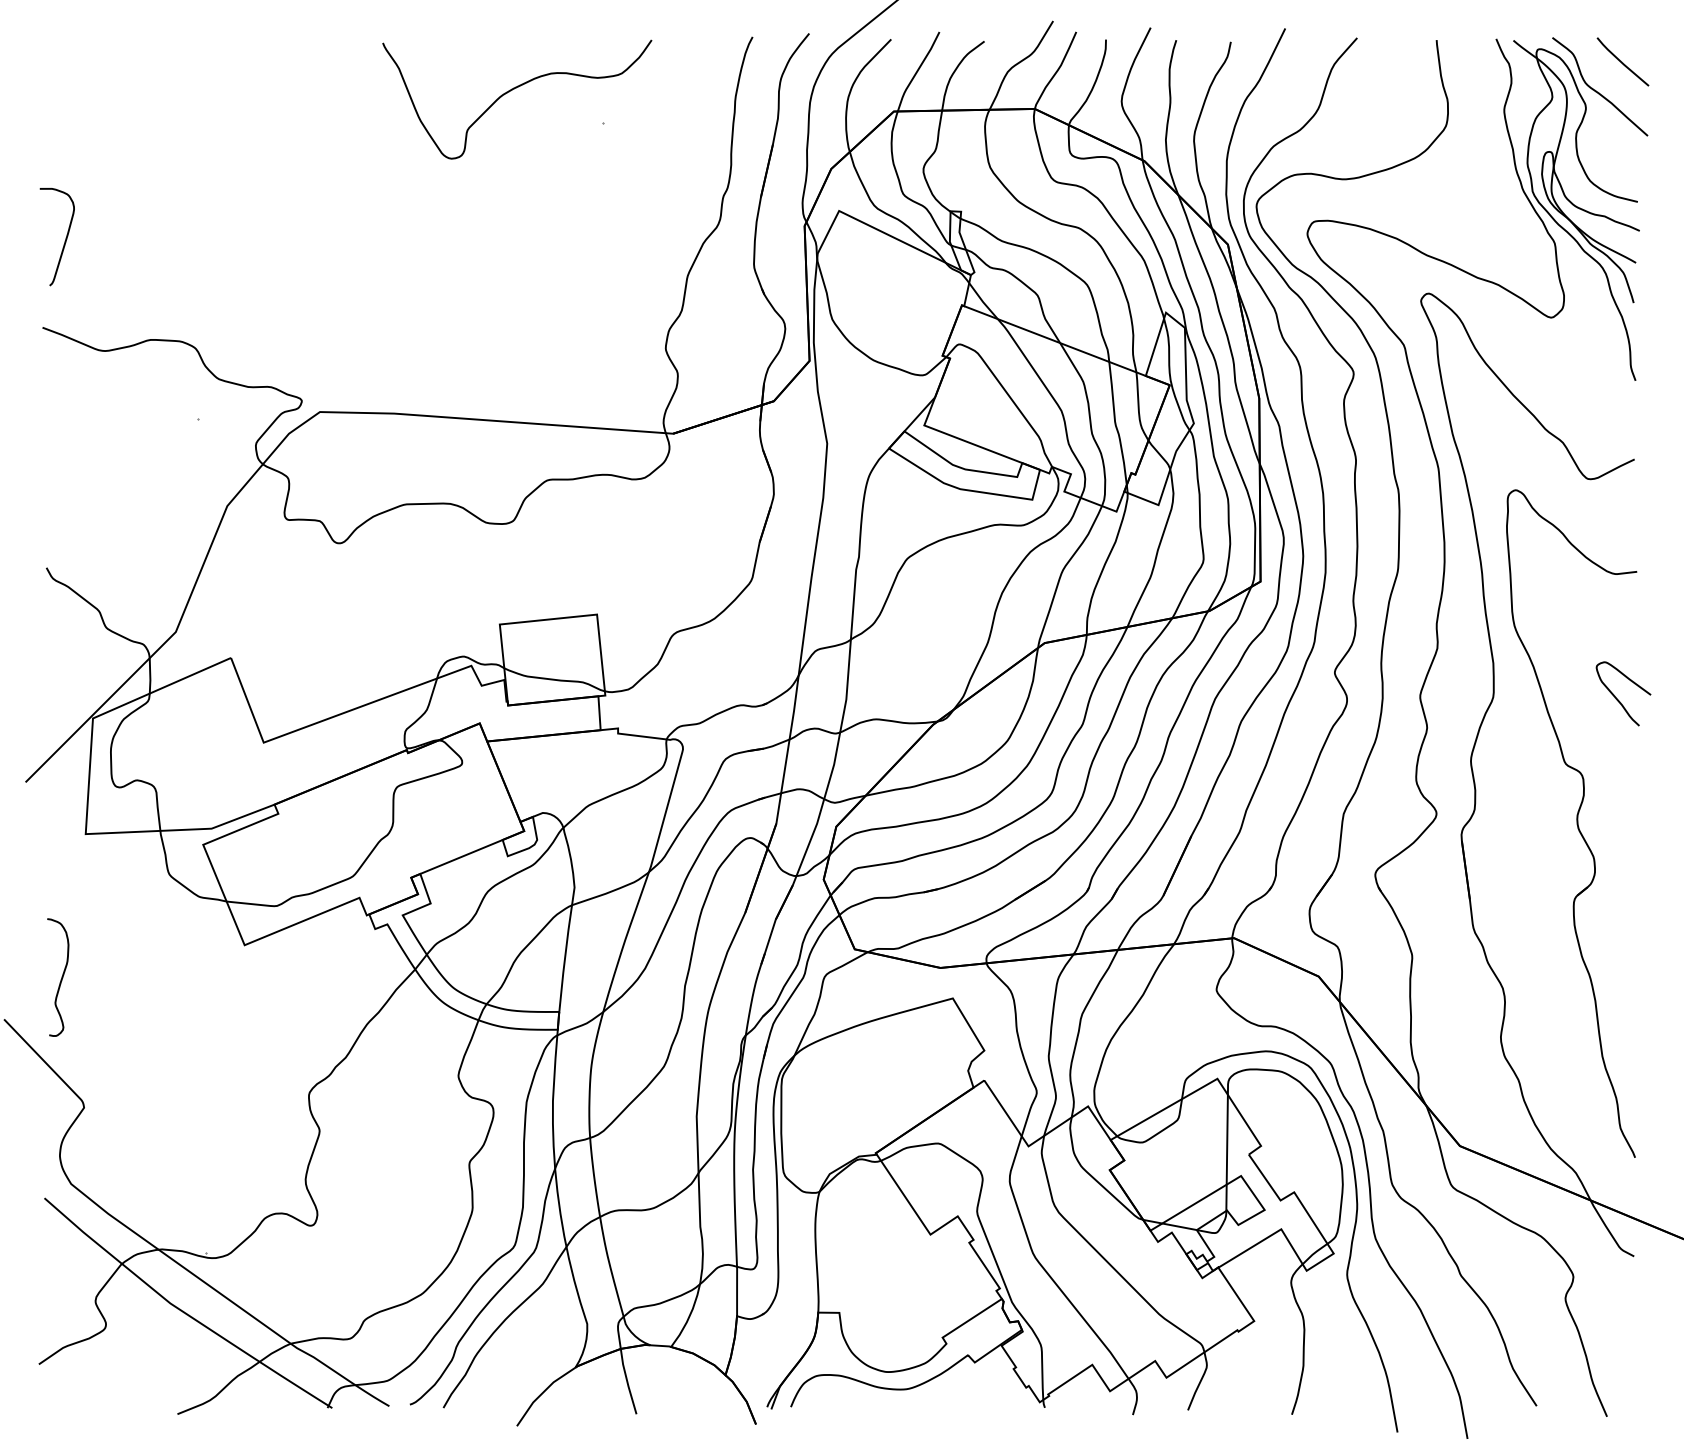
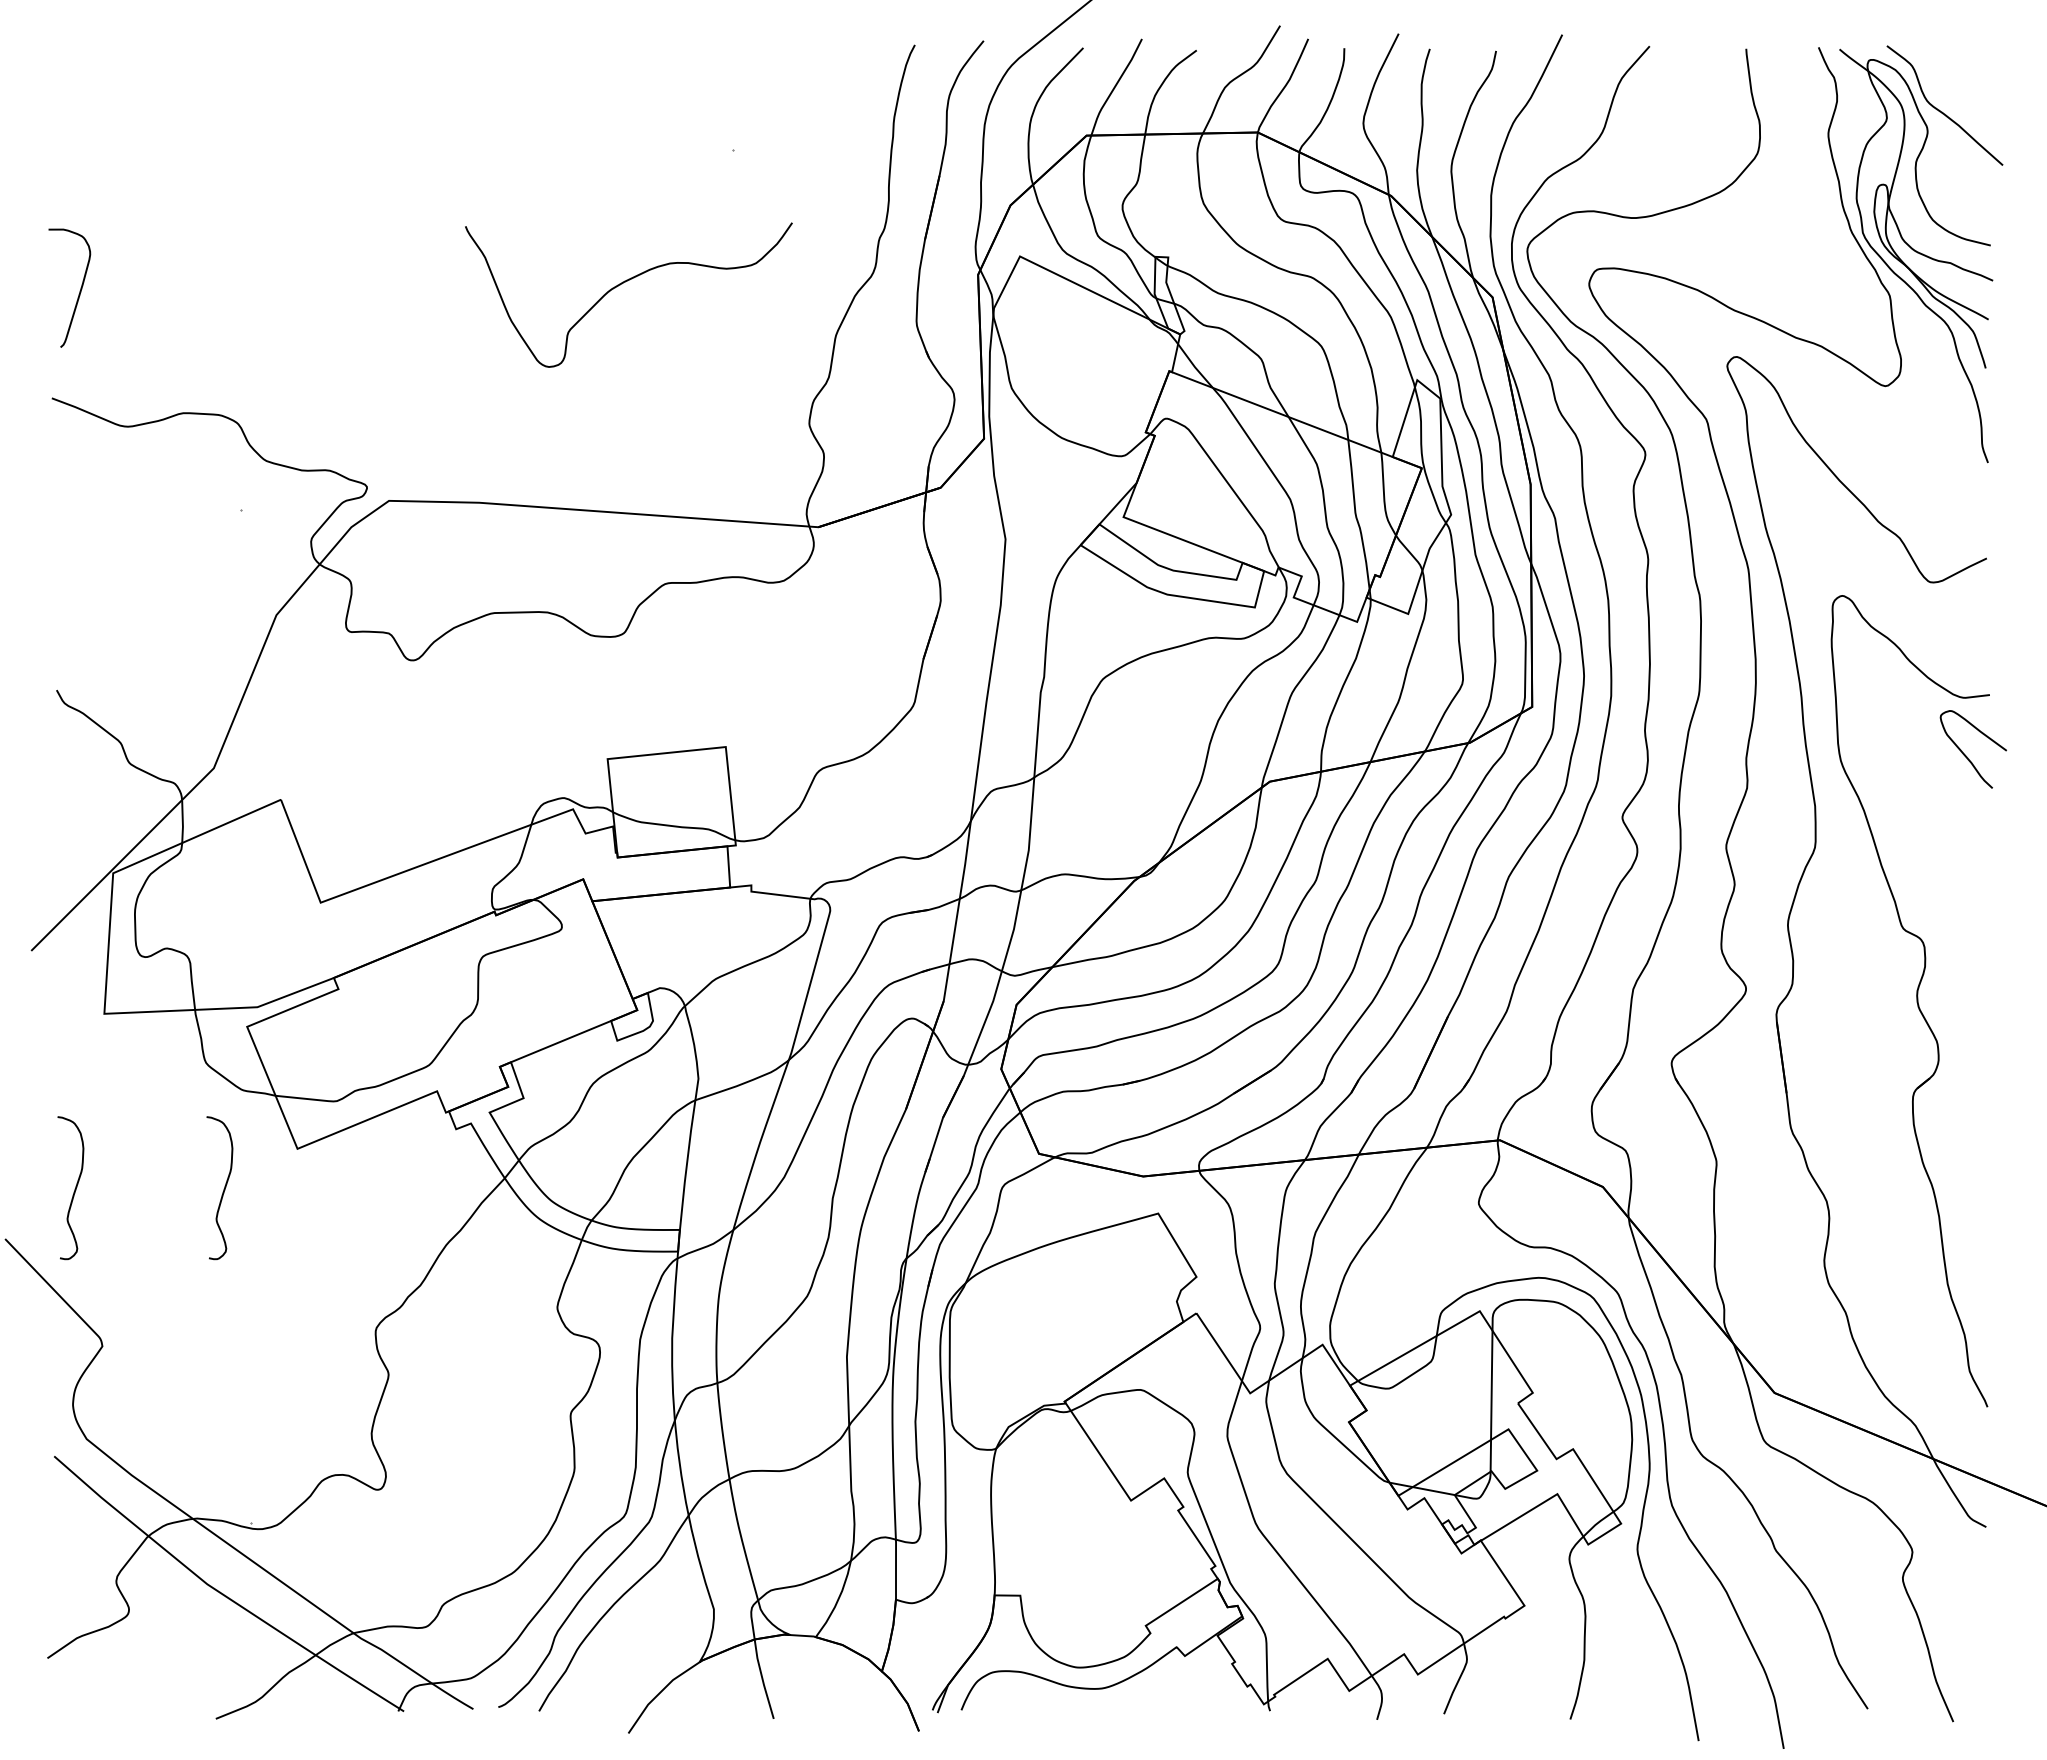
line: (1622, 62) -> (1971, 75), removed
curve: (512, 90) -> (622, 284), moved
curve: (1617, 698) -> (1966, 755), moved
curve: (183, 978) -> (223, 1189), added

